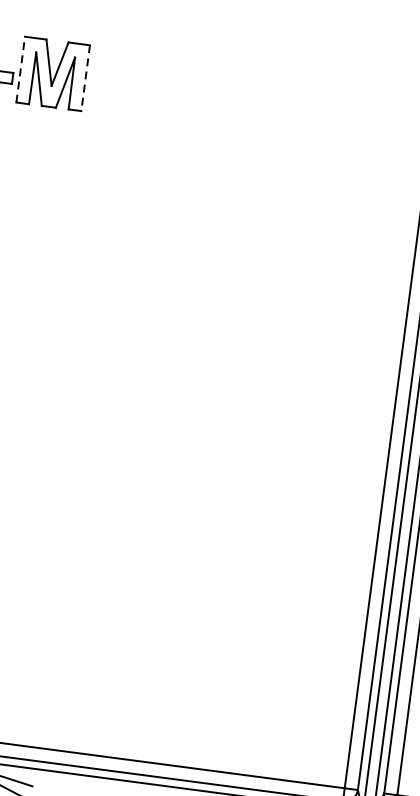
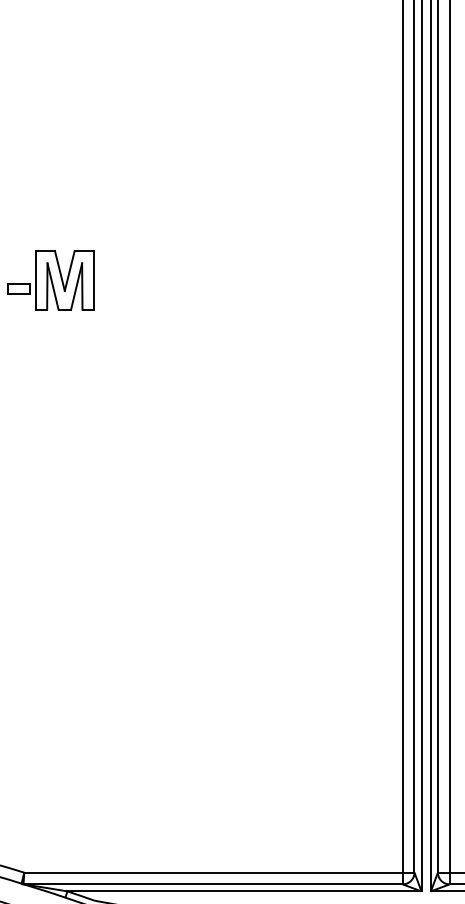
line: (20, 68) -> (35, 279), dashed -> solid
line: (85, 78) -> (93, 280), dashed -> solid

